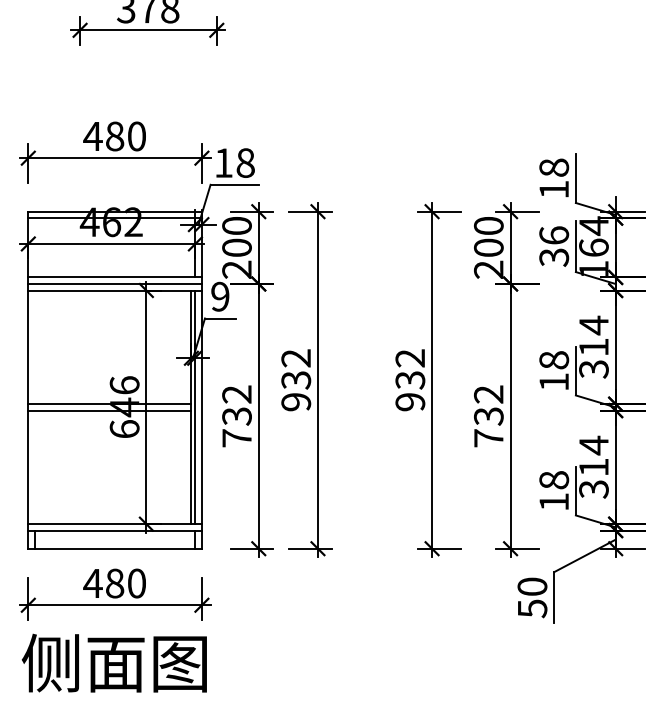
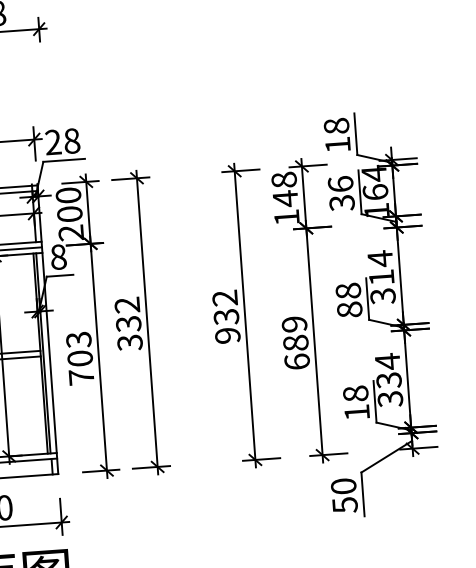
text: (223, 162) -> (53, 141), 18 -> 28
text: (488, 247) -> (285, 198), 200 -> 148
text: (220, 296) -> (58, 256), 9 -> 8
text: (554, 382) -> (350, 310), 18 -> 88
text: (296, 402) -> (130, 343), 932 -> 332
text: (236, 405) -> (79, 349), 732 -> 703
text: (488, 416) -> (295, 343), 732 -> 689
text: (593, 467) -> (388, 380), 314 -> 334

